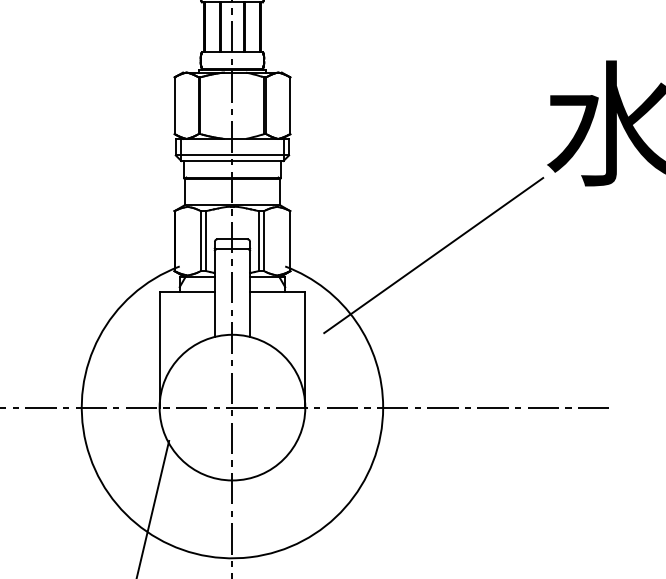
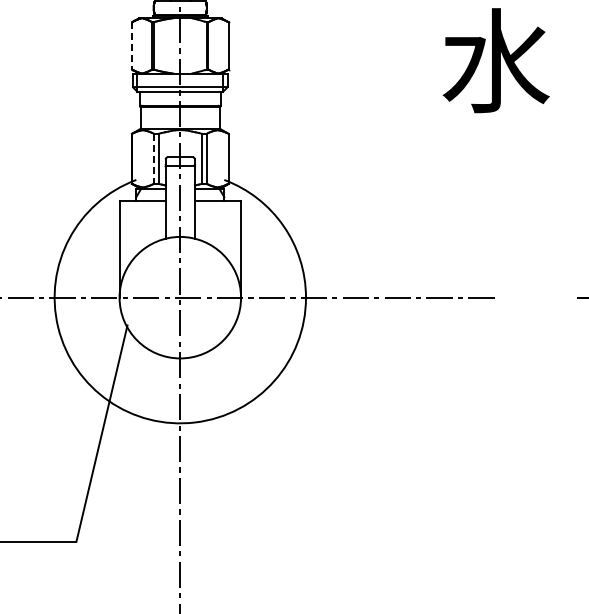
line: (175, 105) -> (132, 45), solid -> dashed
line: (200, 241) -> (153, 159), solid -> dashed
line: (432, 255) -> (347, 170), removed

